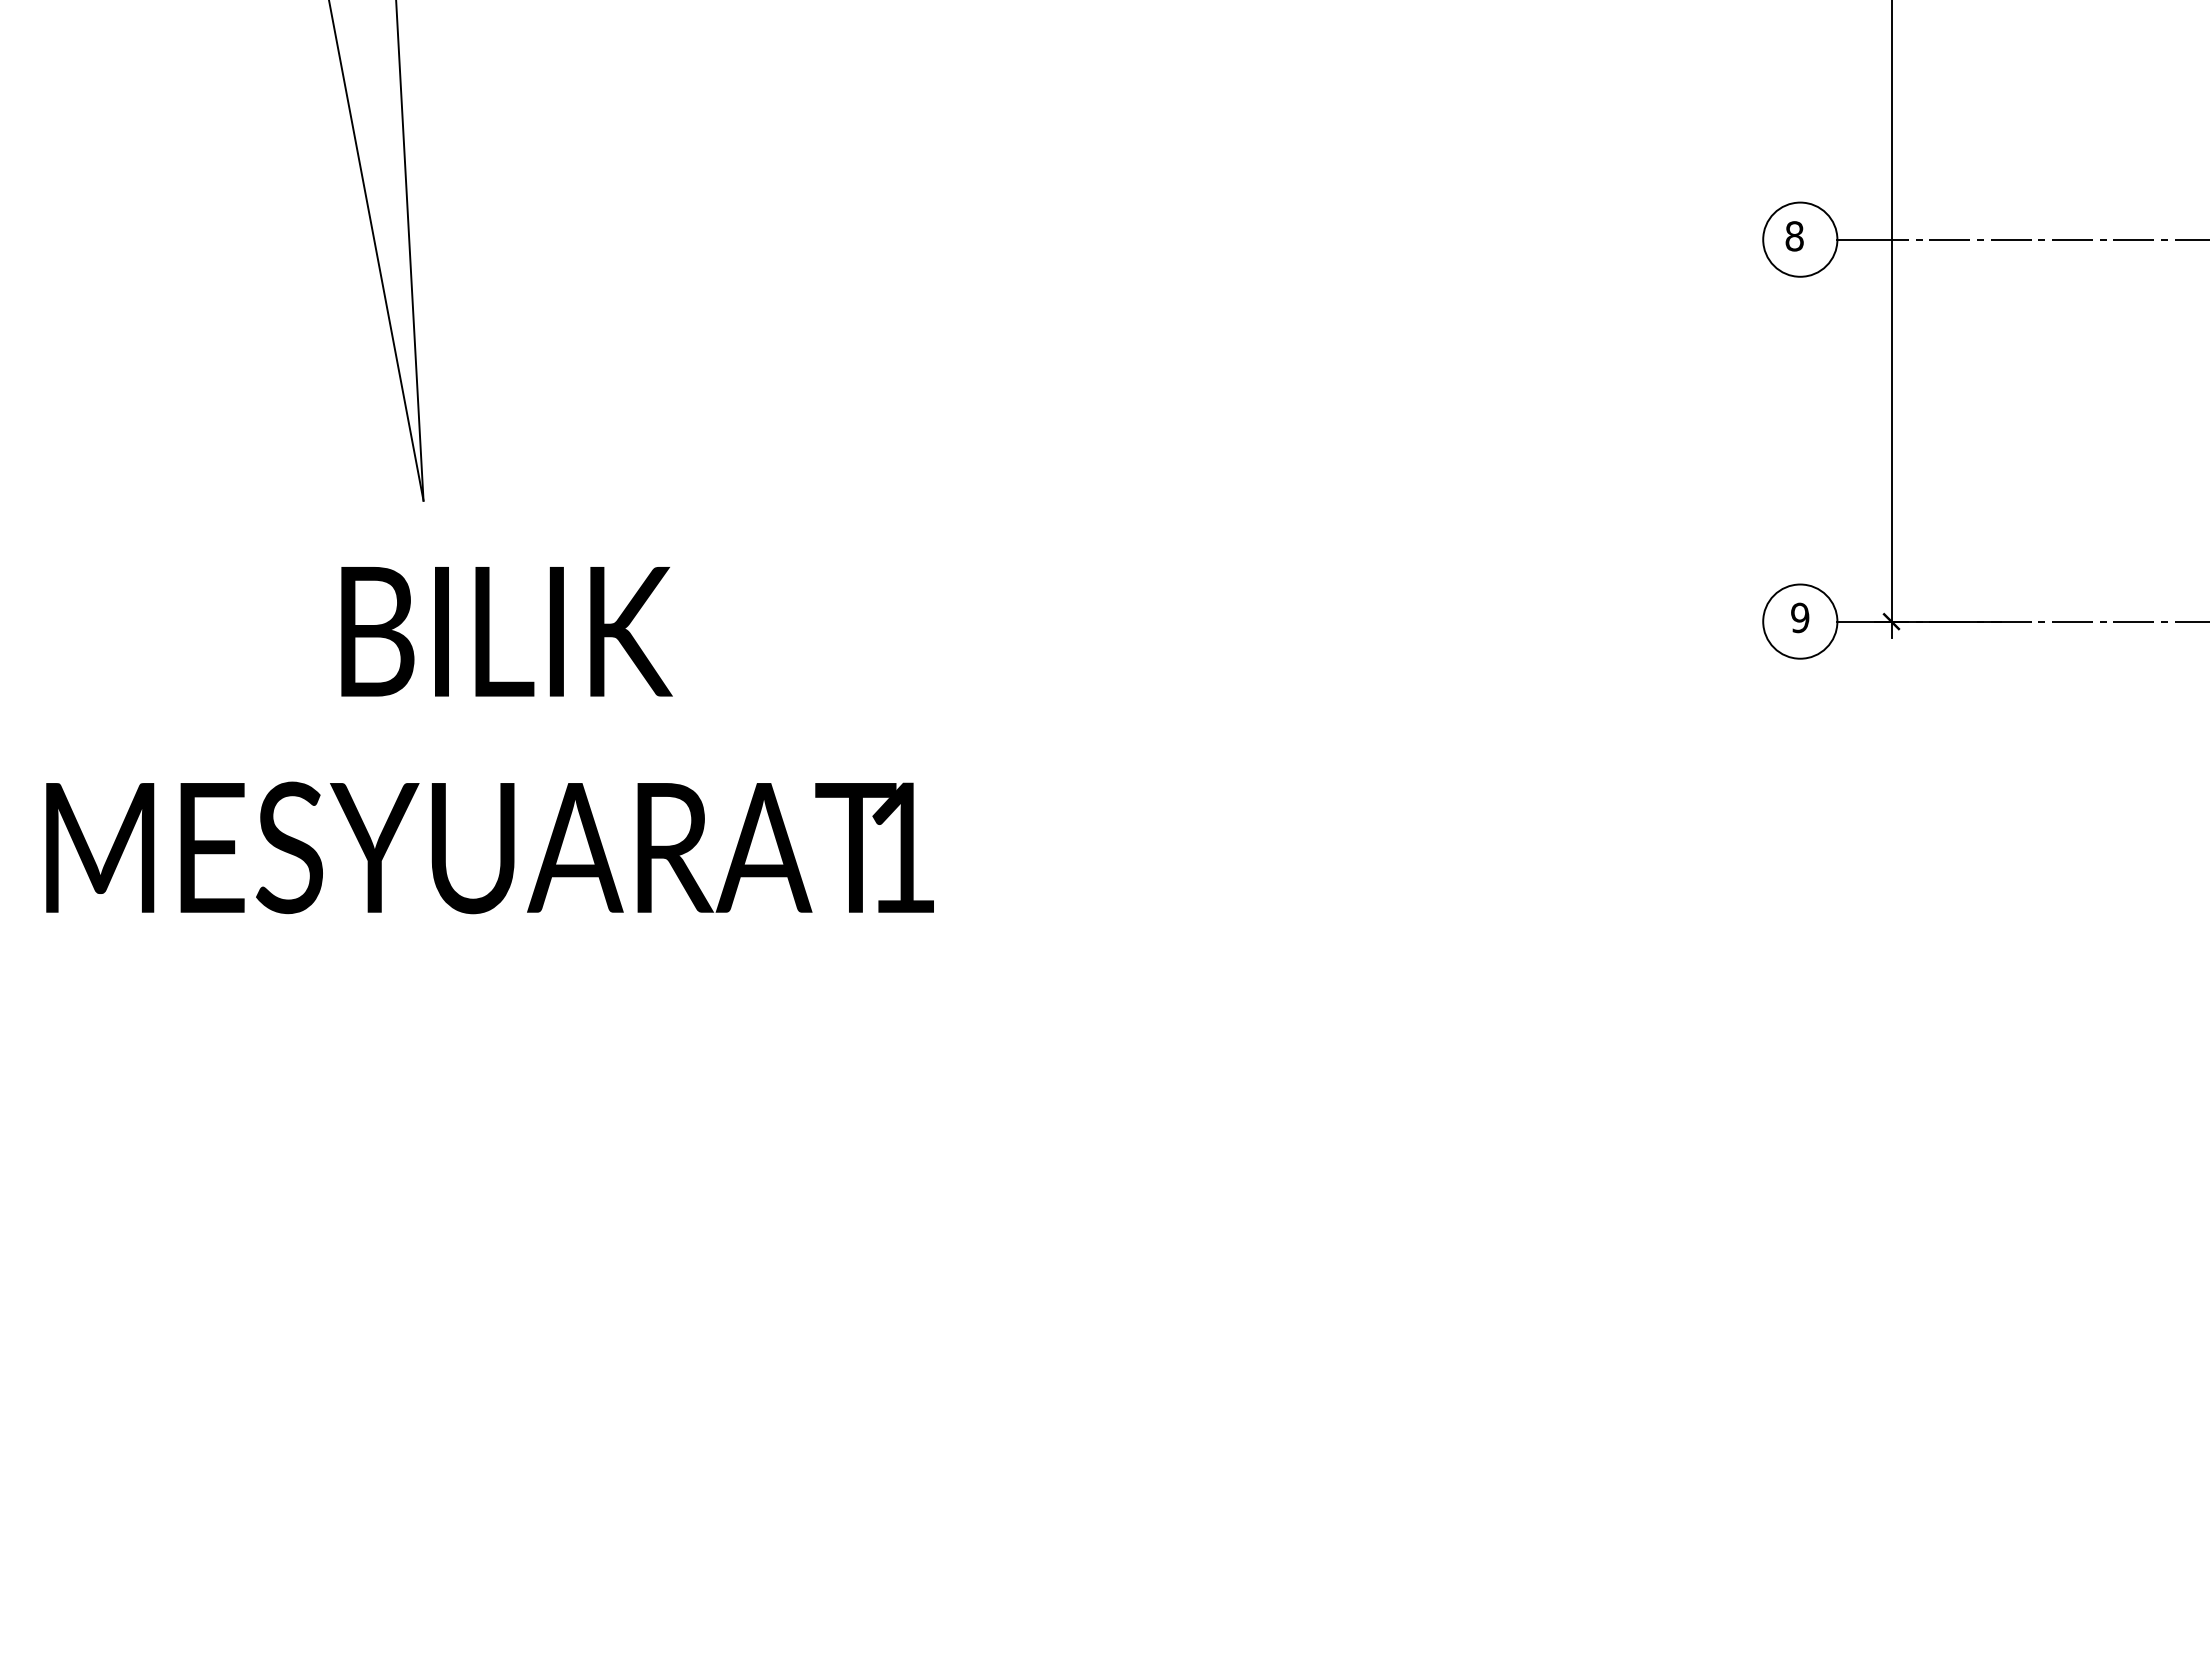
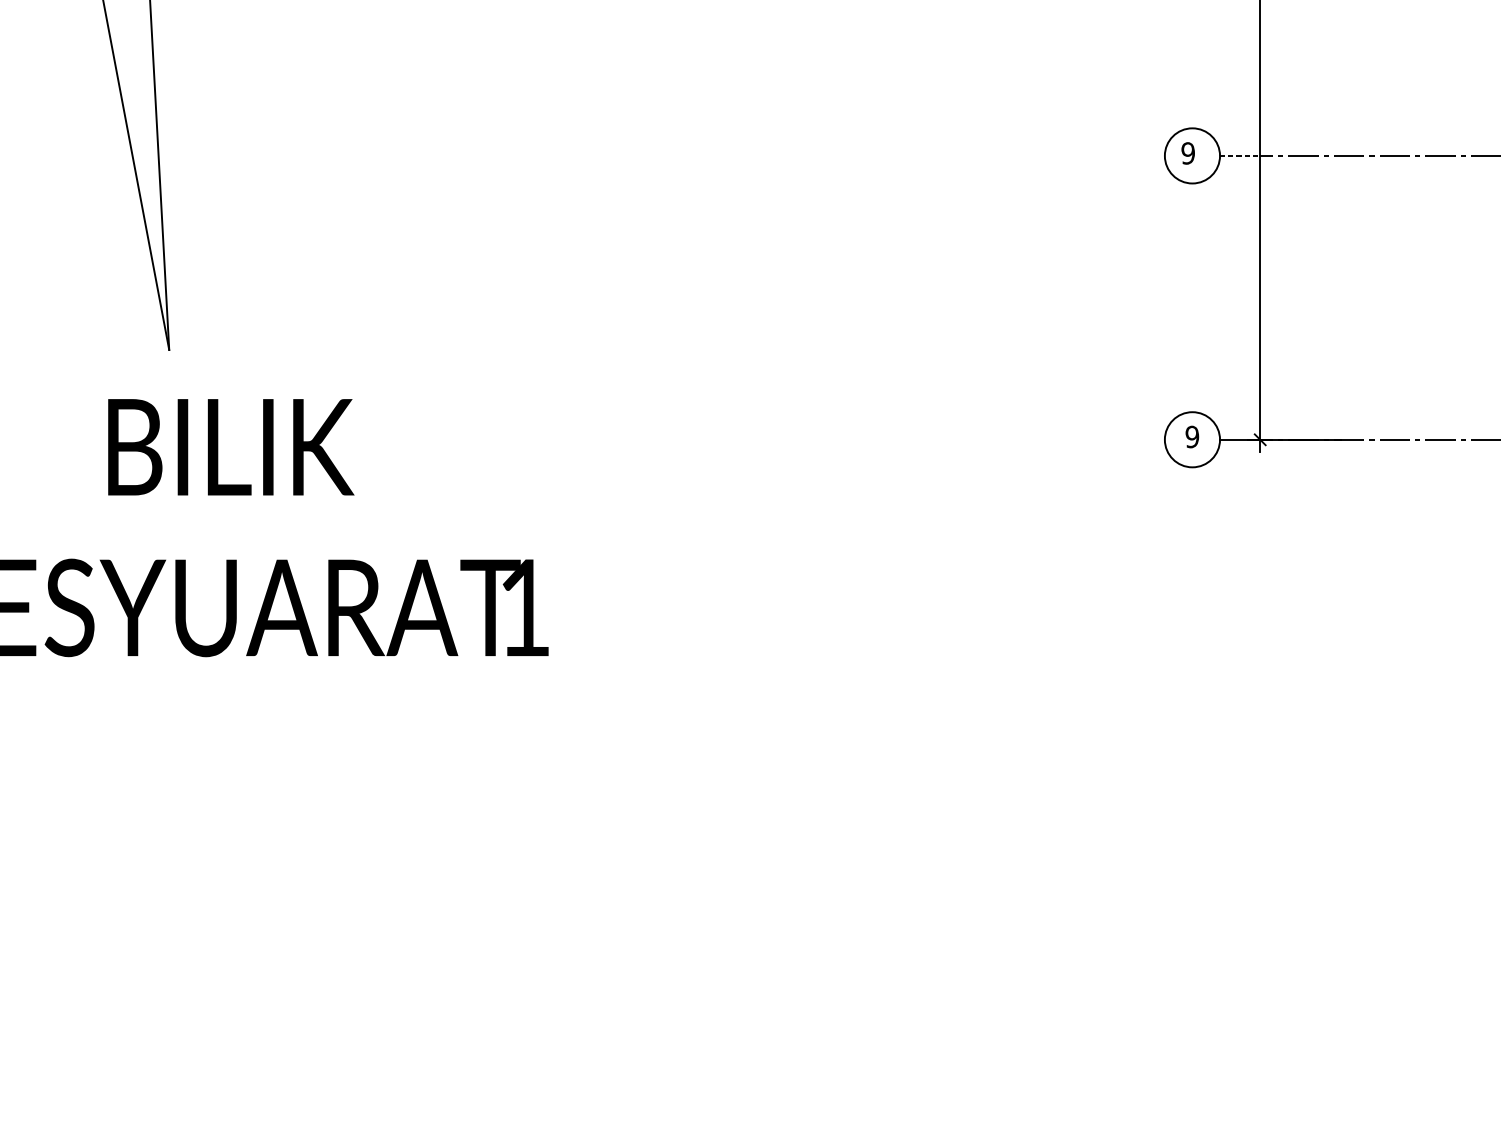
text: (1794, 236) -> (1188, 153), 8 -> 9
line: (1864, 239) -> (1240, 155), solid -> dashed

